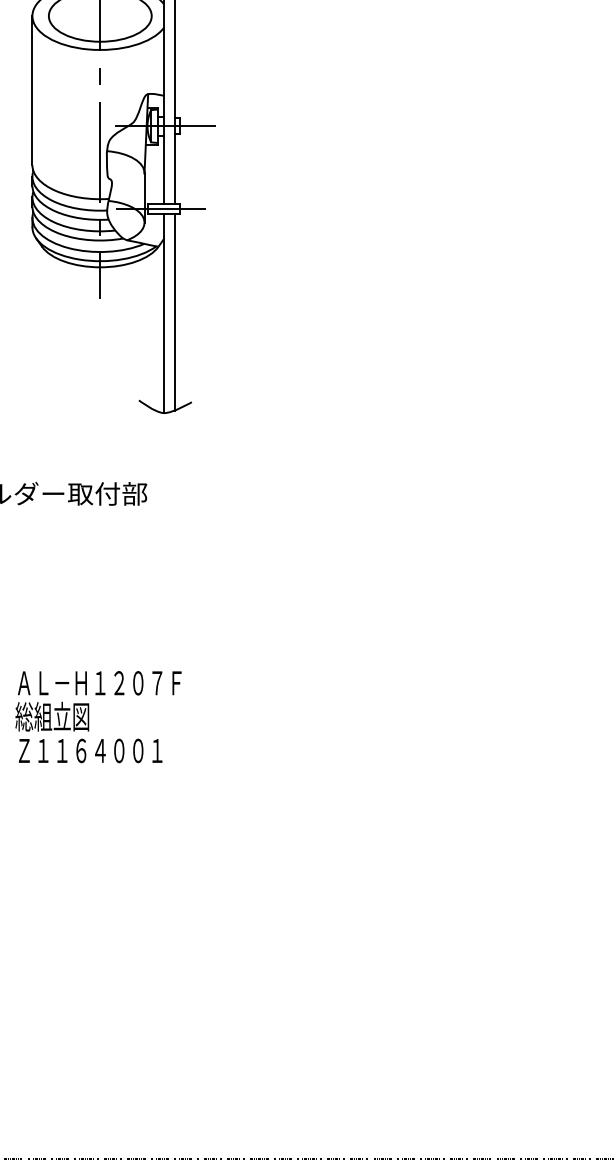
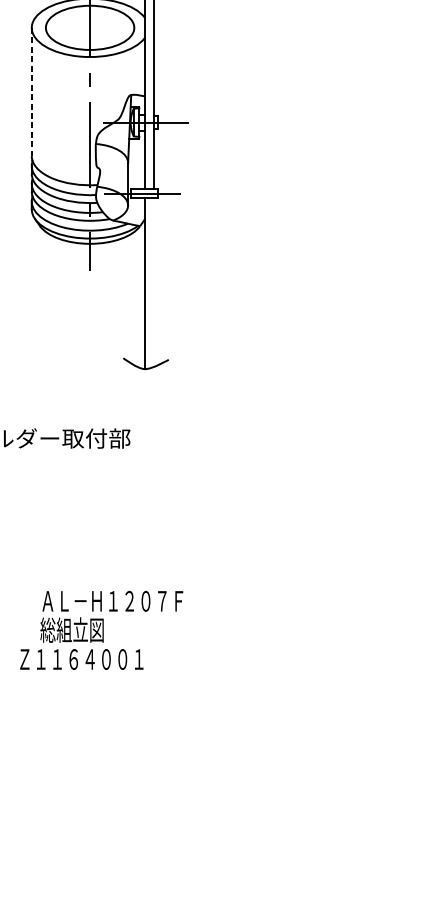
line: (32, 90) -> (31, 91), solid -> dashed
line: (174, 312) -> (153, 282), removed
text: (98, 701) -> (111, 617), moved

